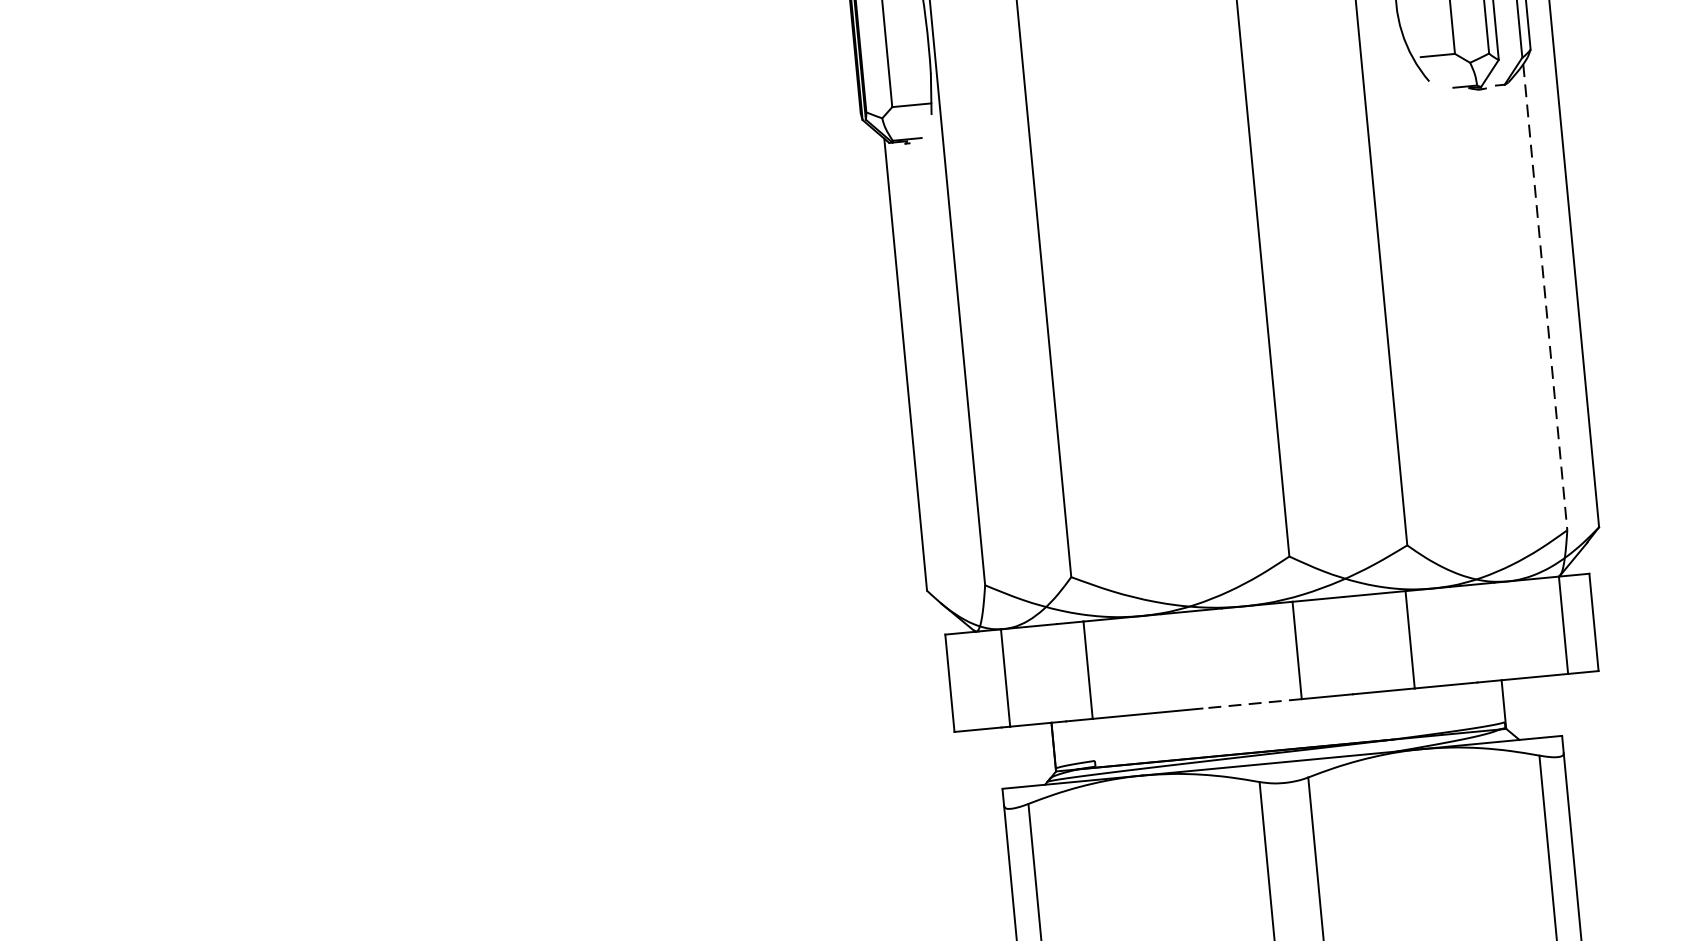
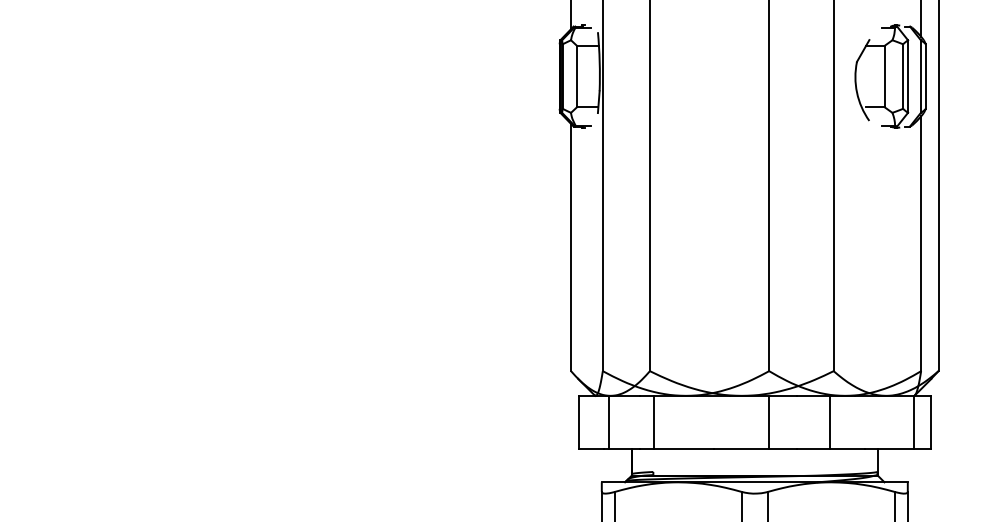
line: (1546, 298) -> (921, 244), dashed -> solid
line: (1250, 704) -> (740, 449), dashed -> solid

